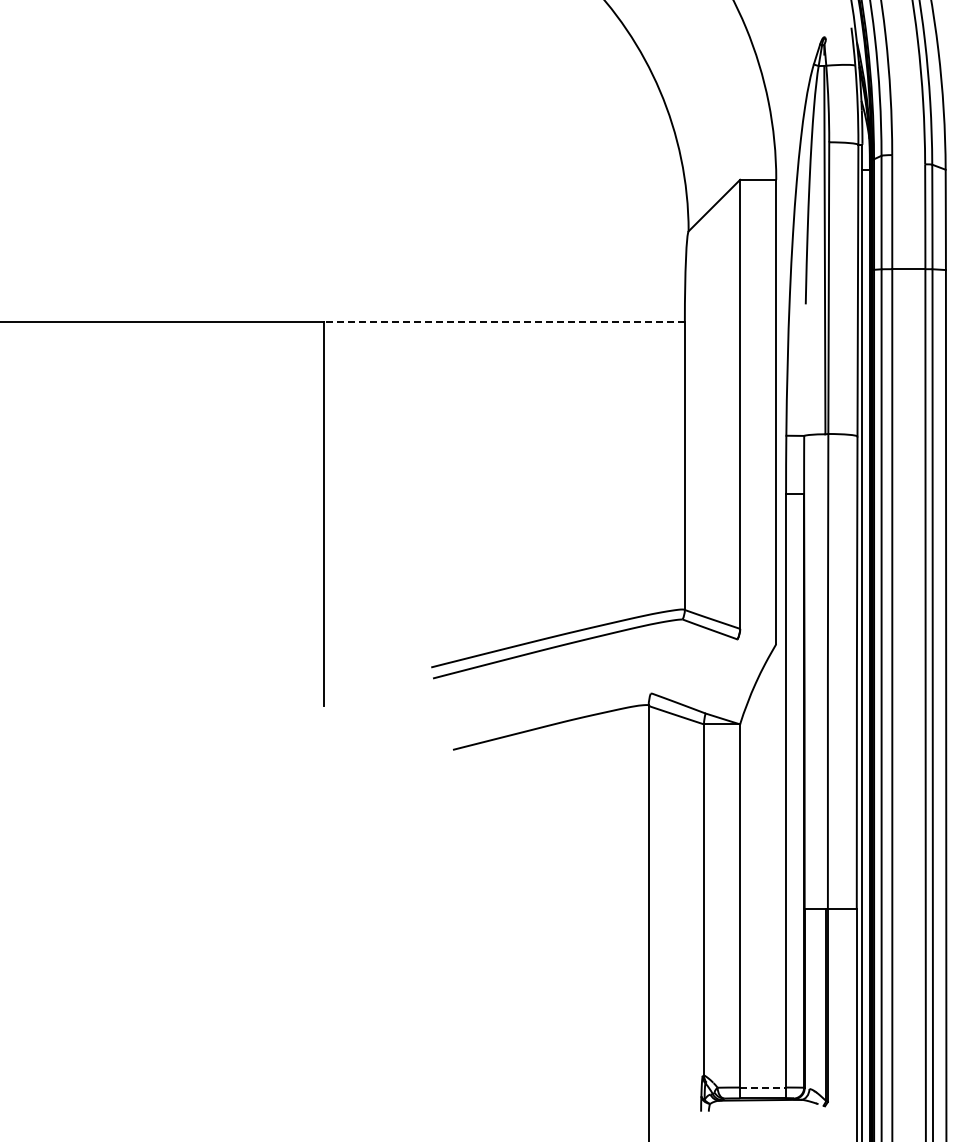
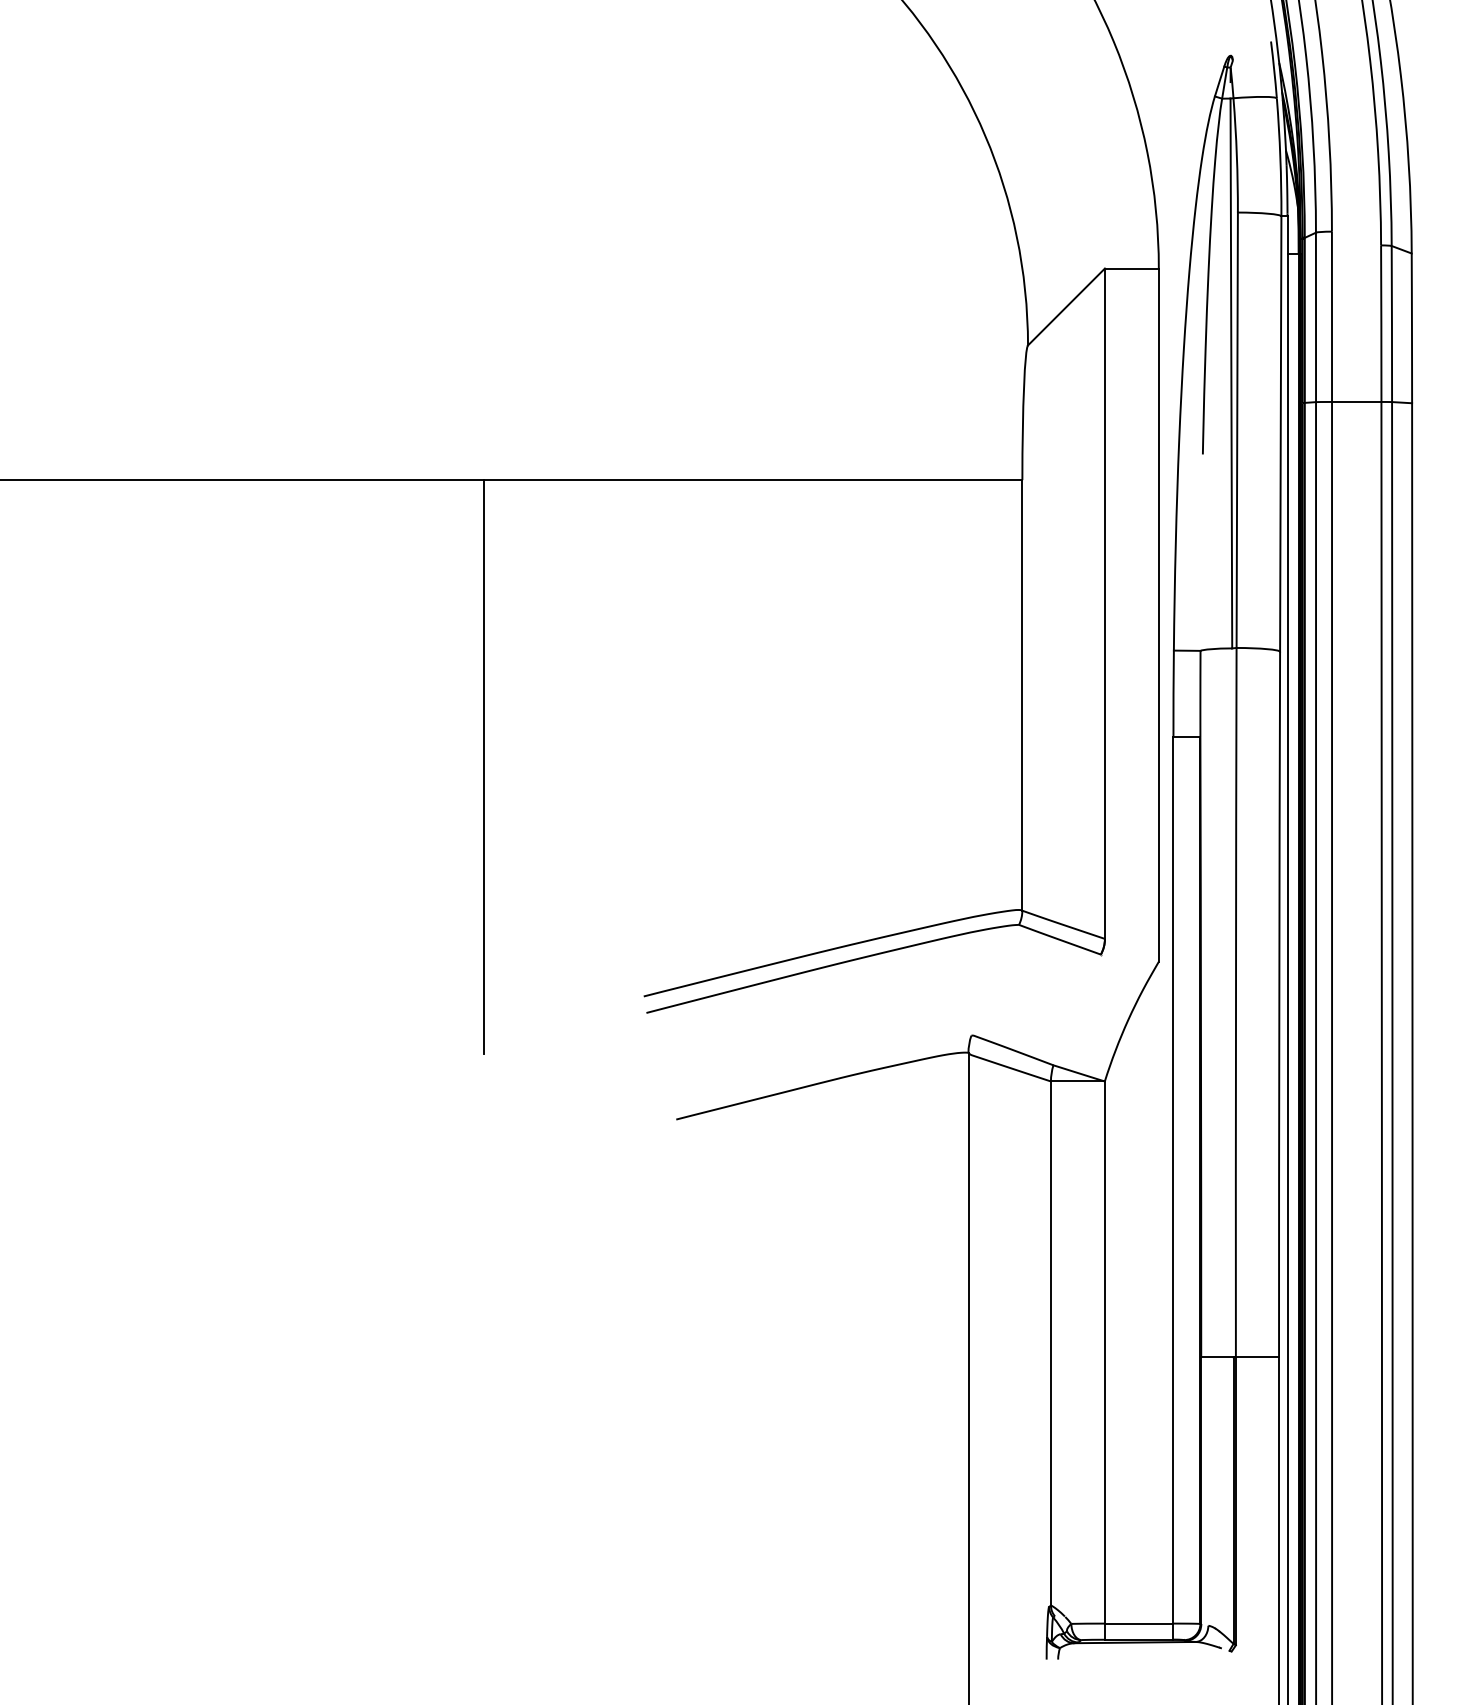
line: (503, 321) -> (751, 480), dashed -> solid
line: (763, 1087) -> (1139, 1623), dashed -> solid

